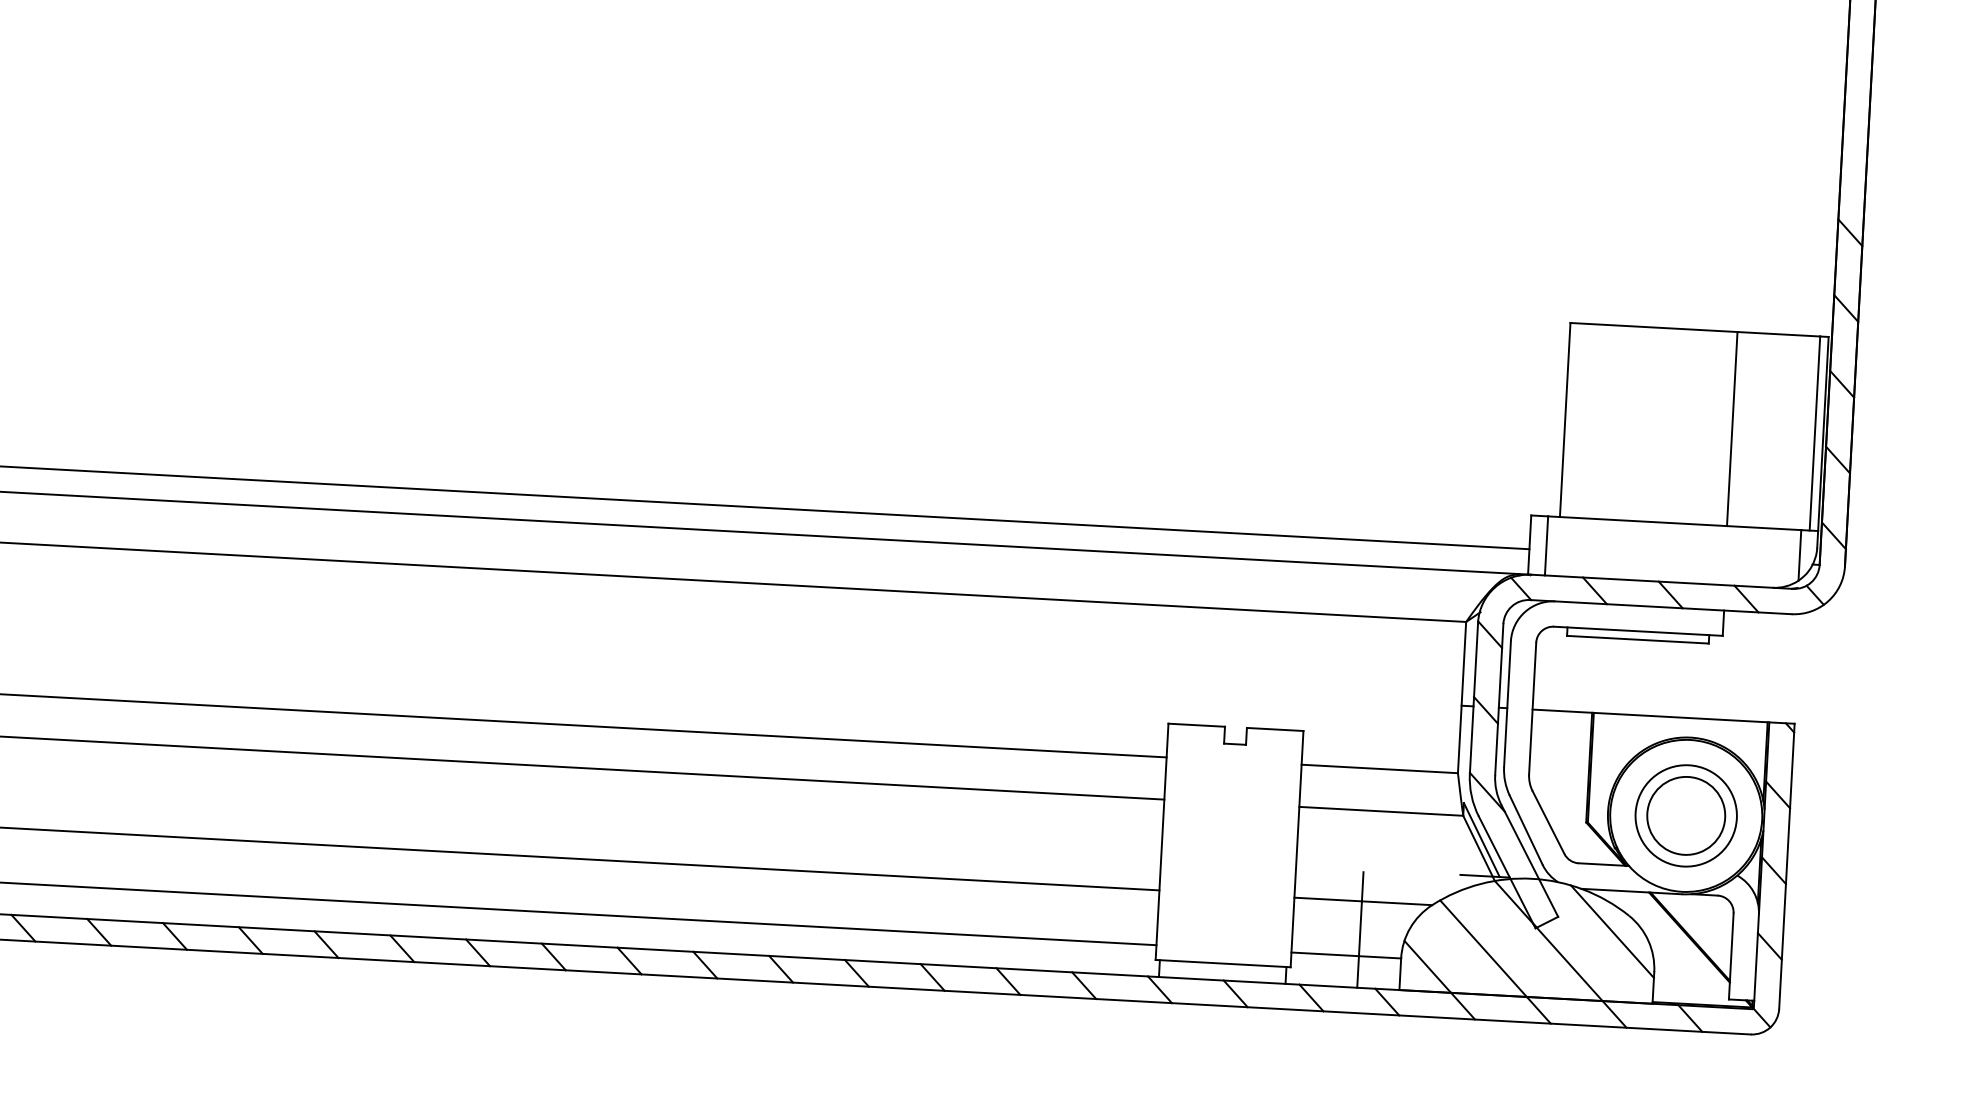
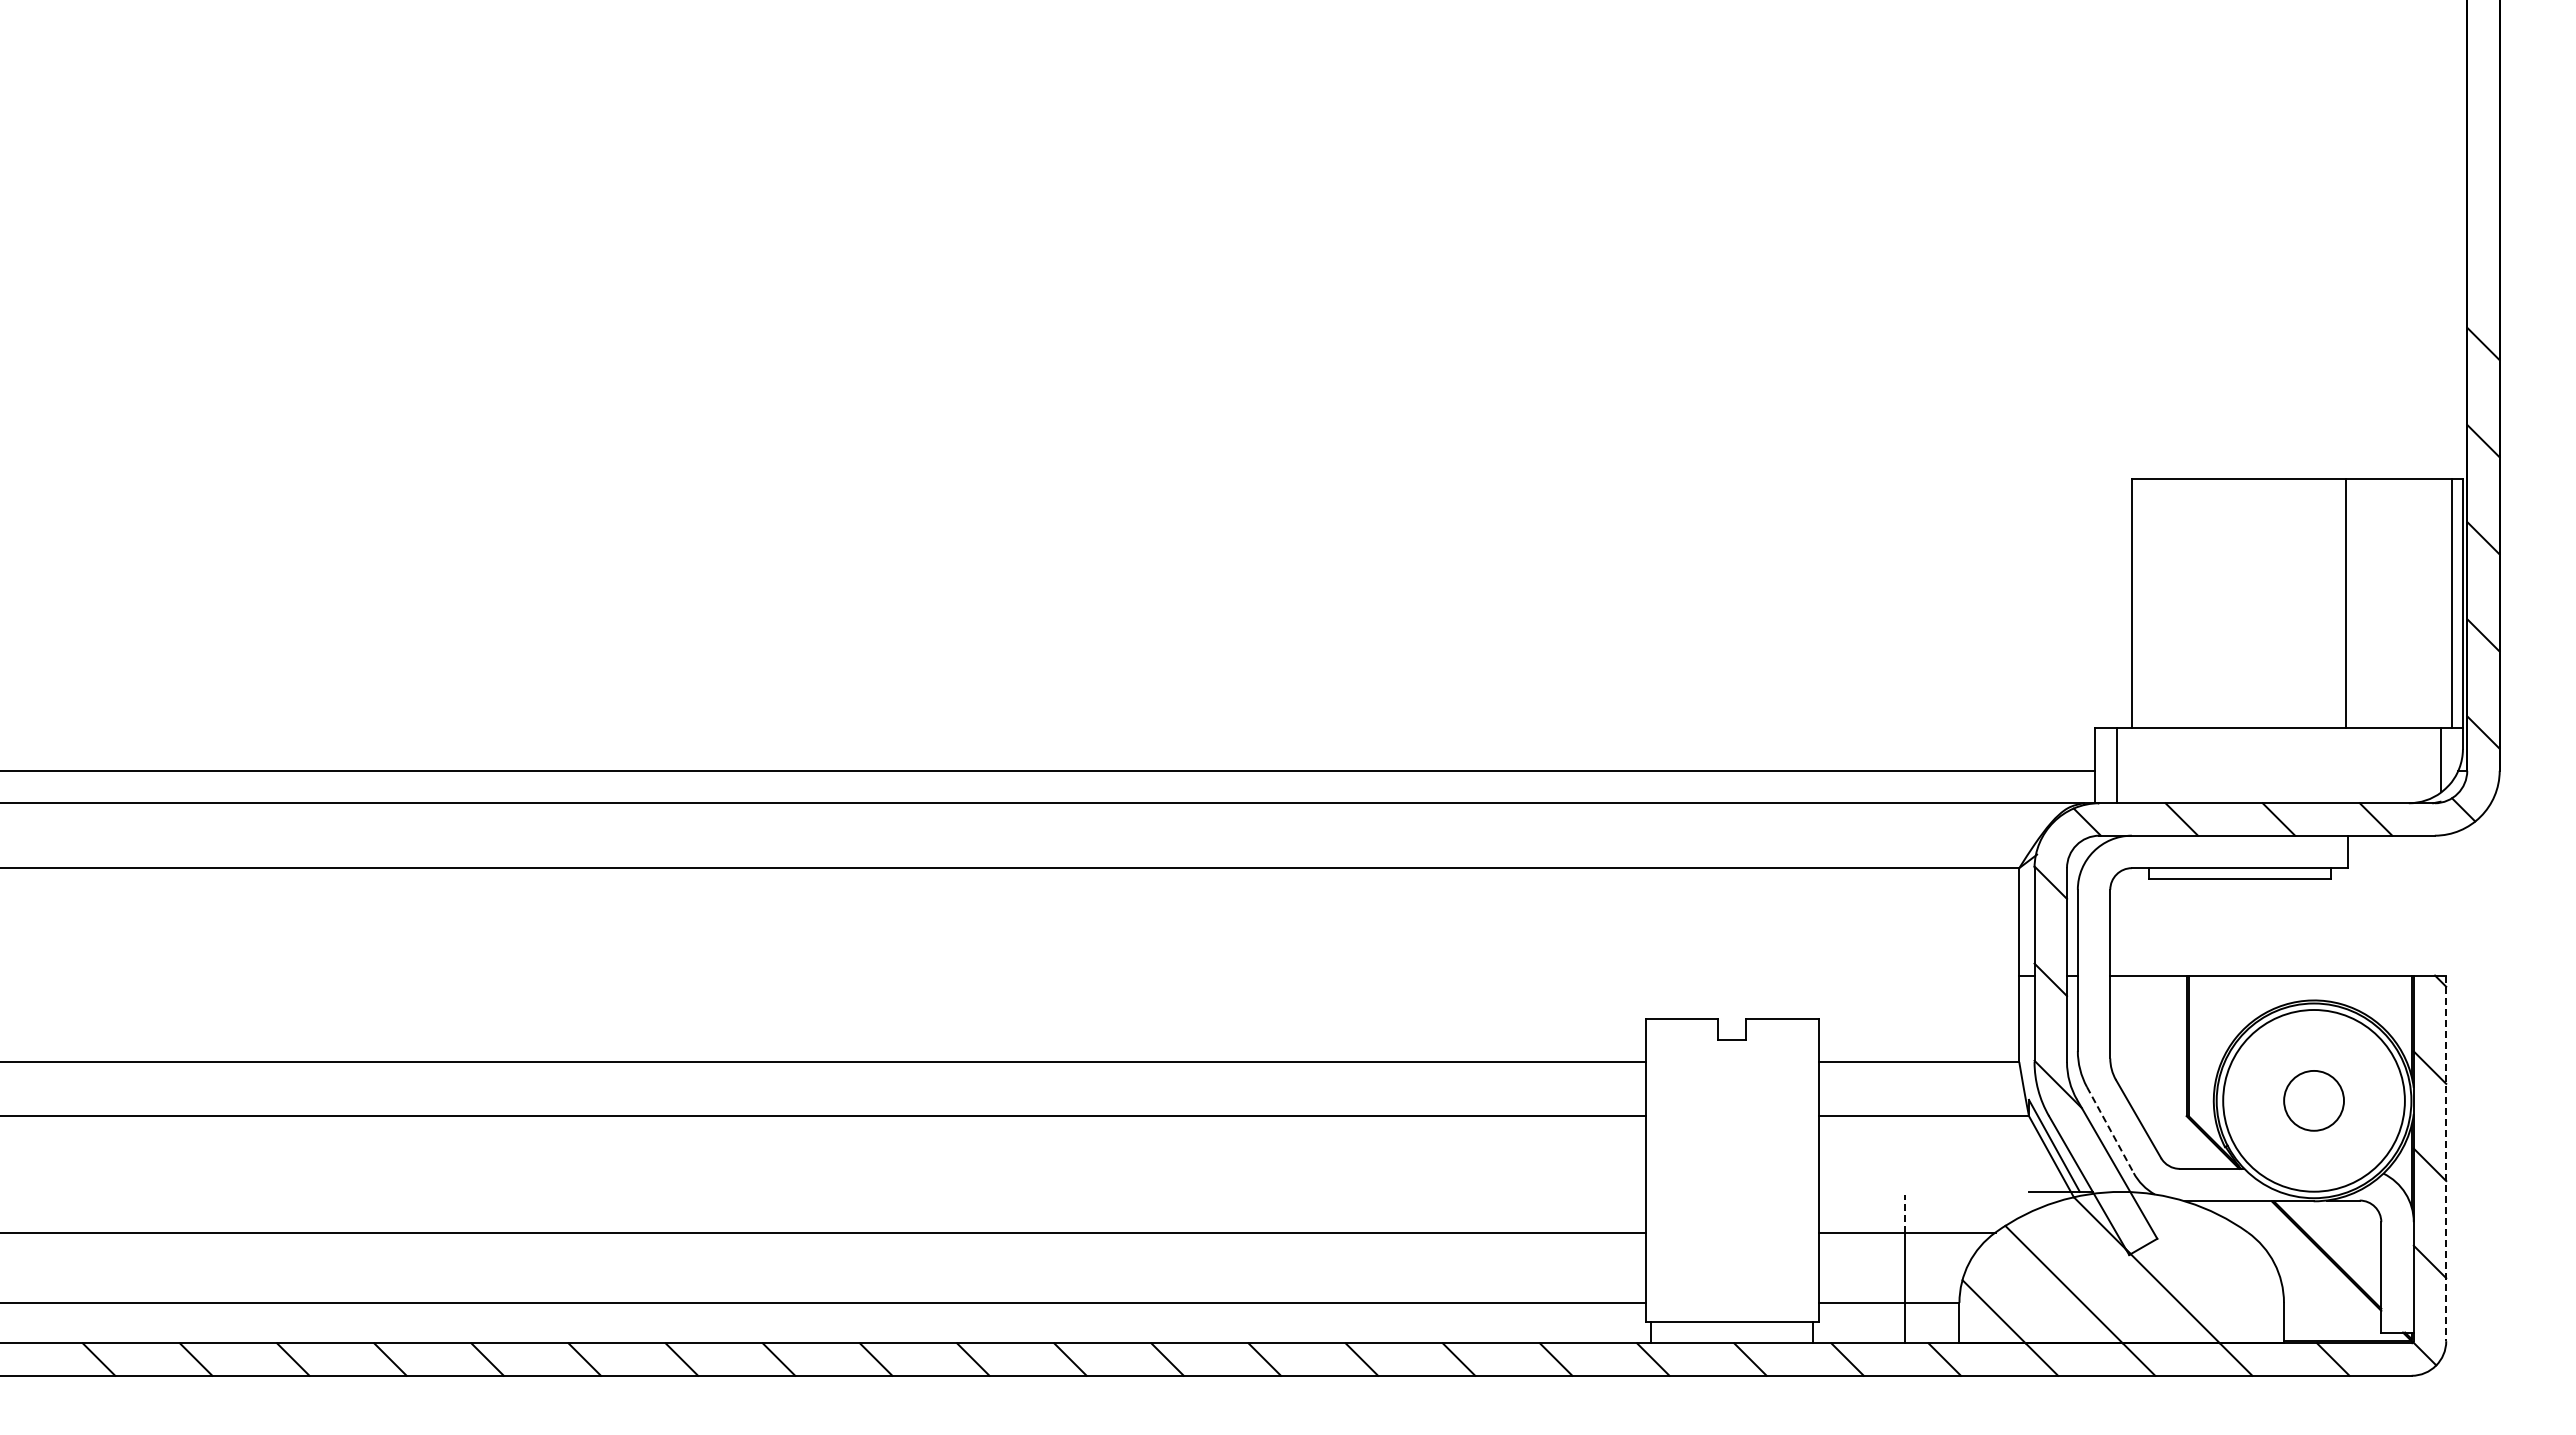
circle: (1685, 815) -> (2313, 1100), size x0.6
circle: (1685, 815) -> (2313, 1100), size x1.4
line: (1526, 830) -> (2110, 1130), solid -> dashed
line: (1787, 866) -> (2446, 1158), solid -> dashed
line: (1362, 886) -> (1905, 1213), solid -> dashed
line: (1612, 931) -> (2227, 1253), removed

